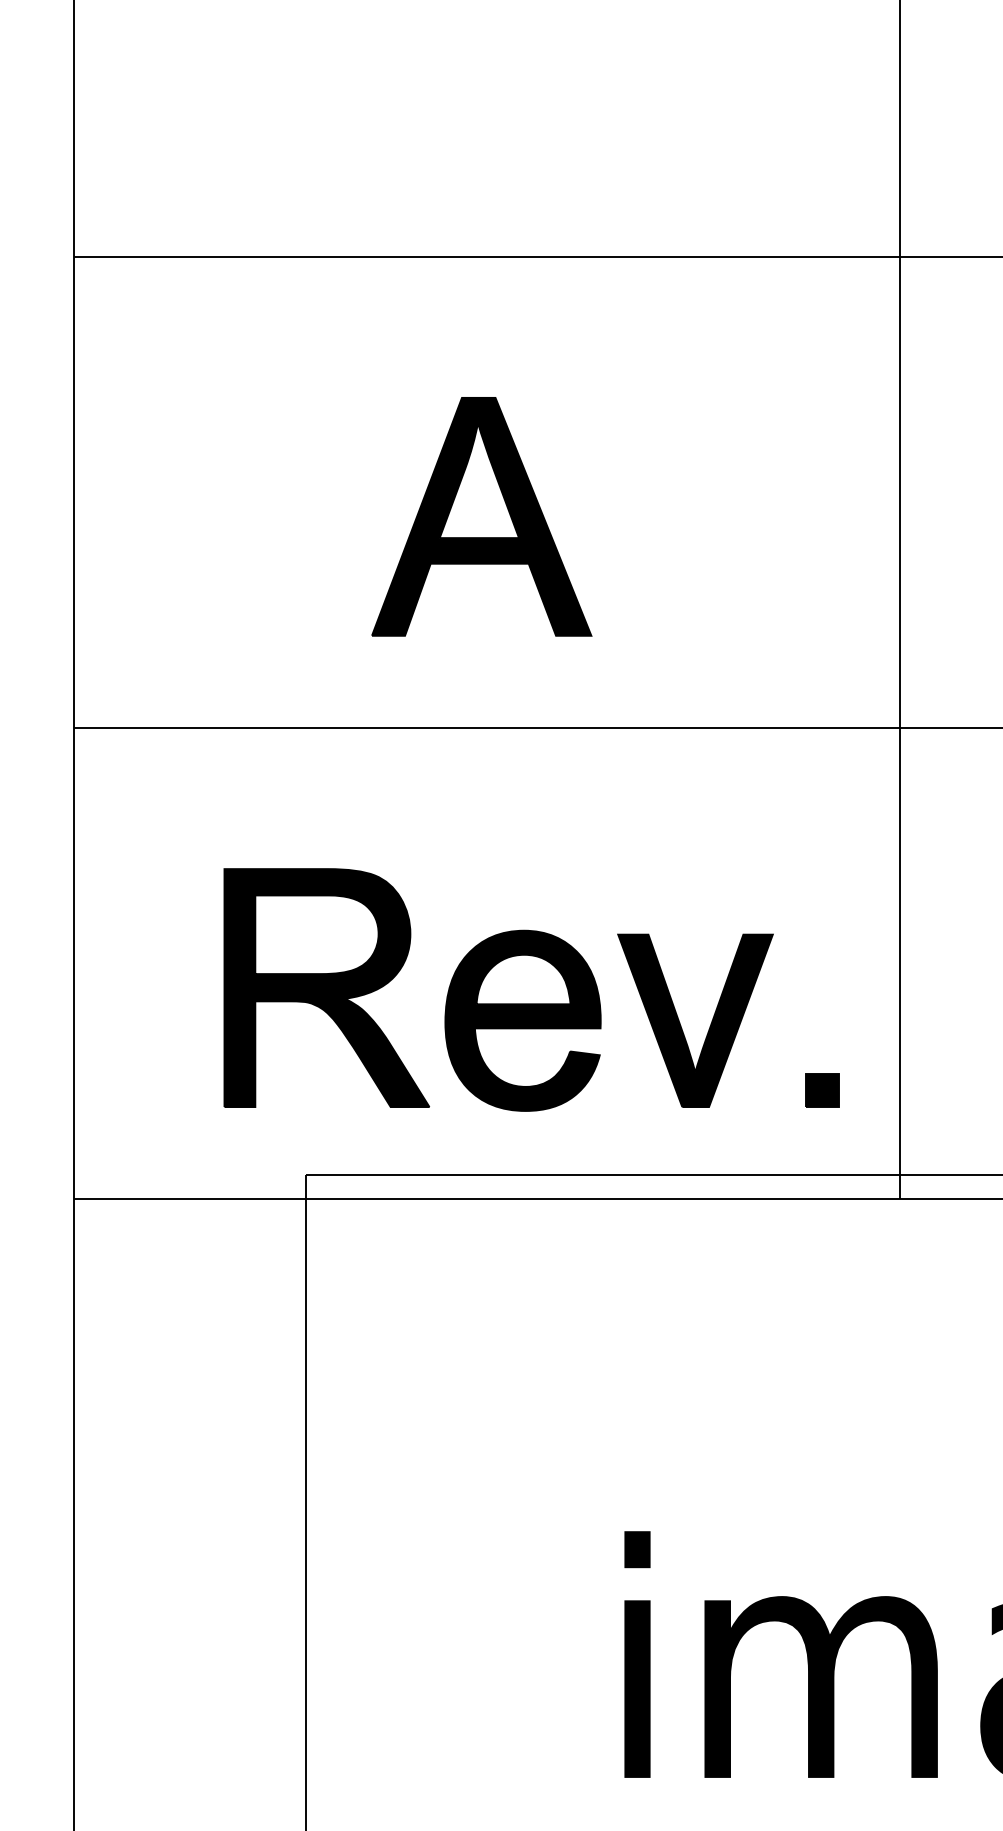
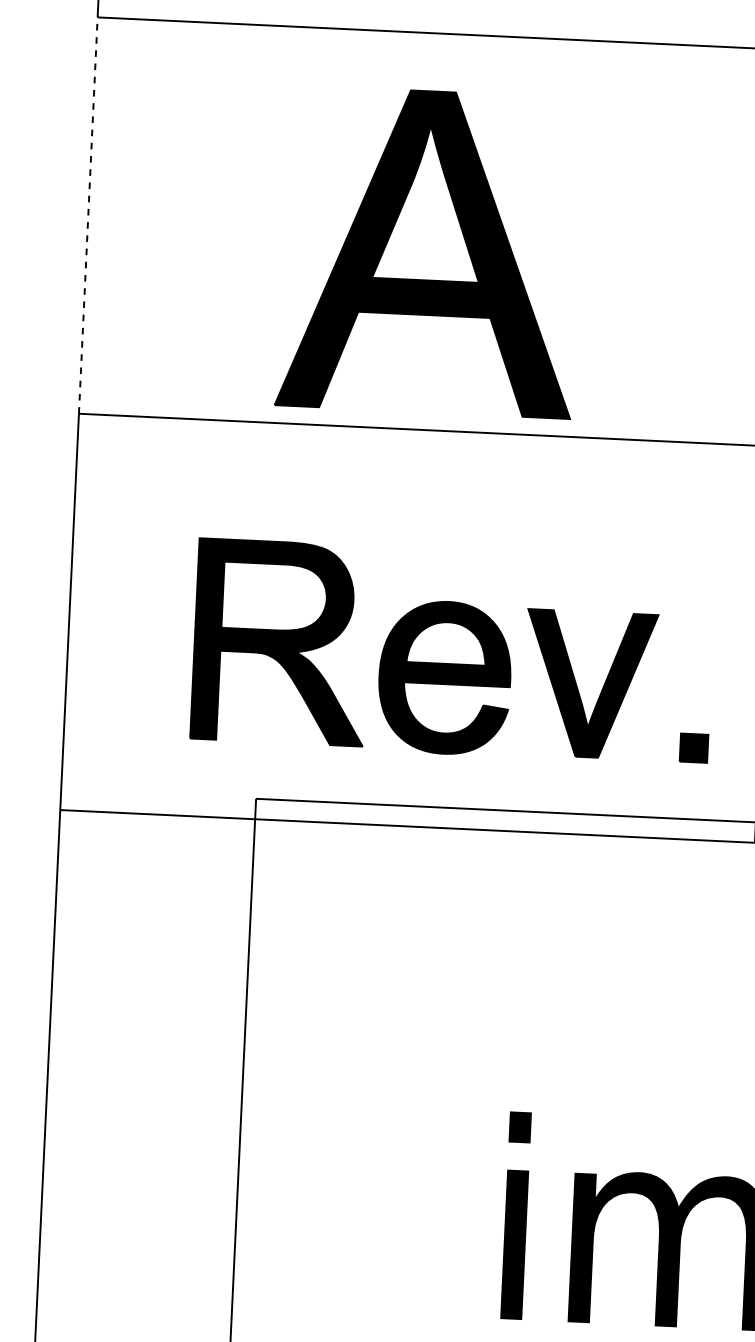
line: (74, 492) -> (88, 215), solid -> dashed
part: (481, 516) -> (429, 251), size x1.6

